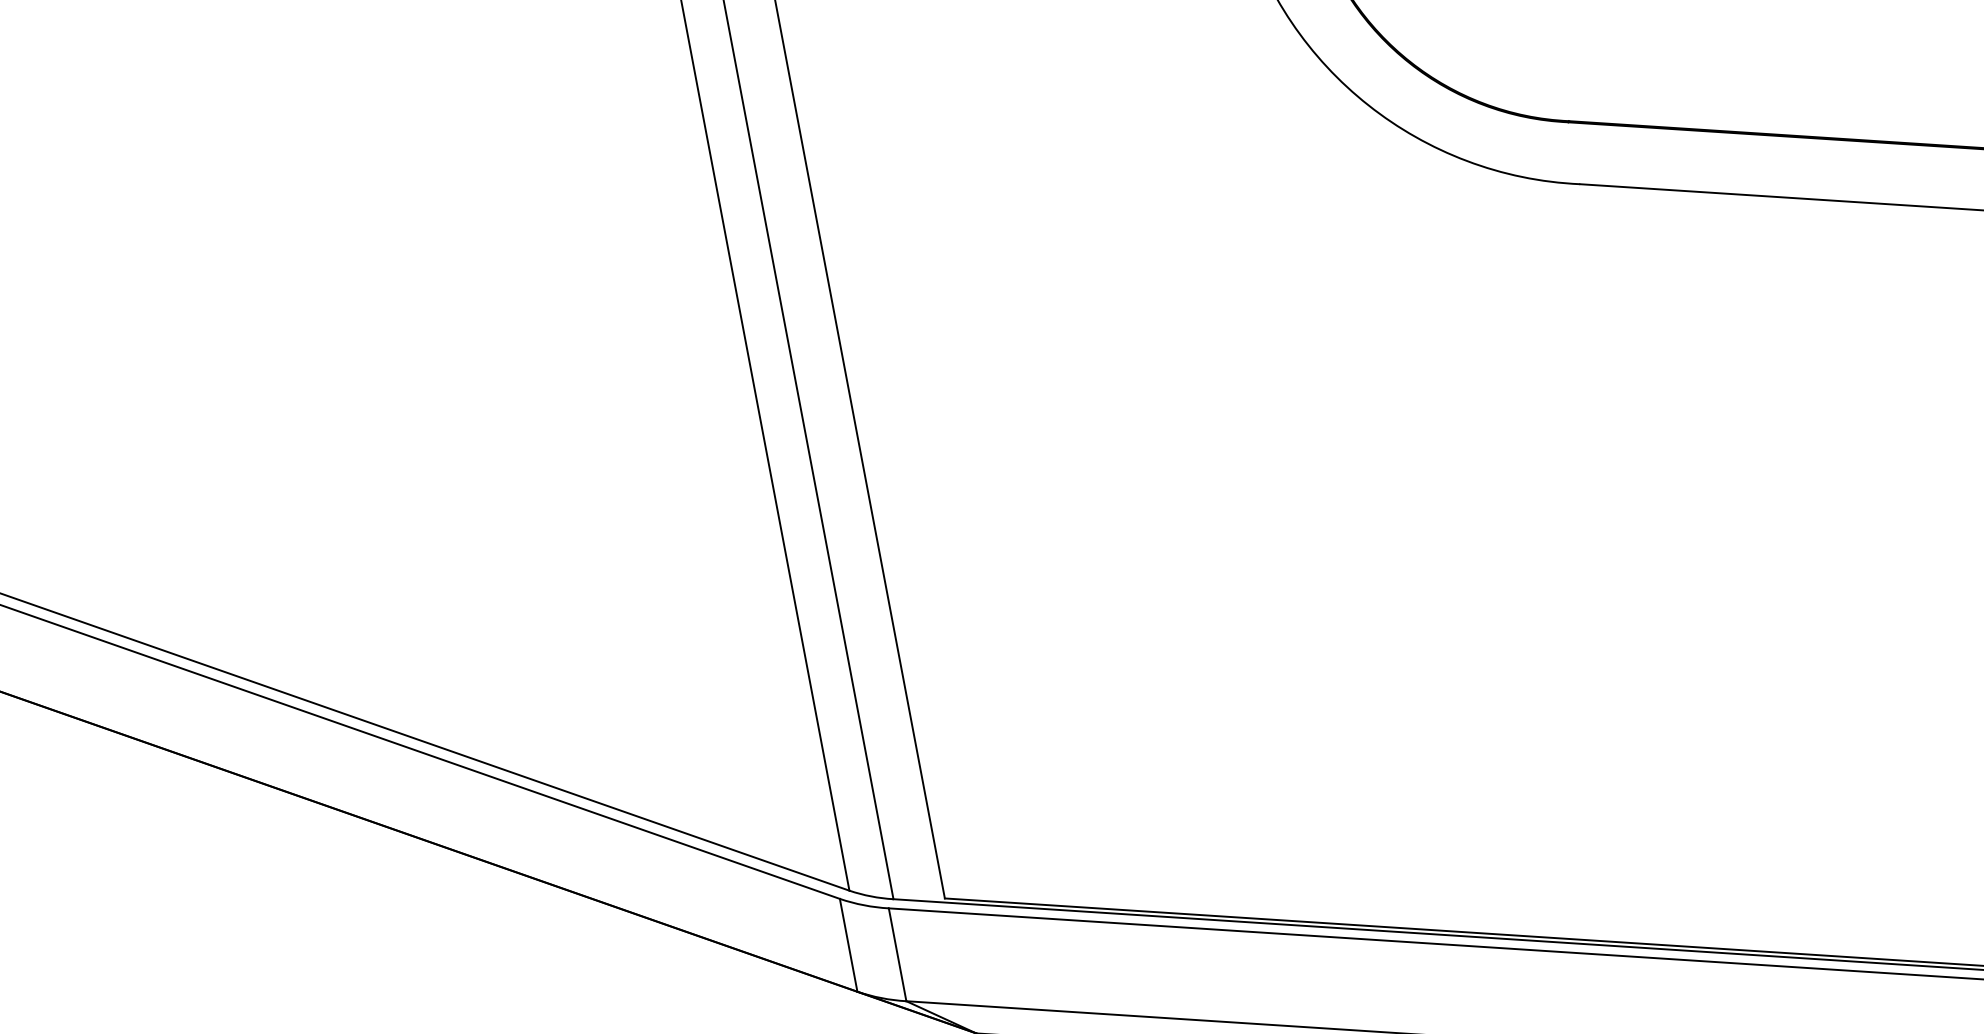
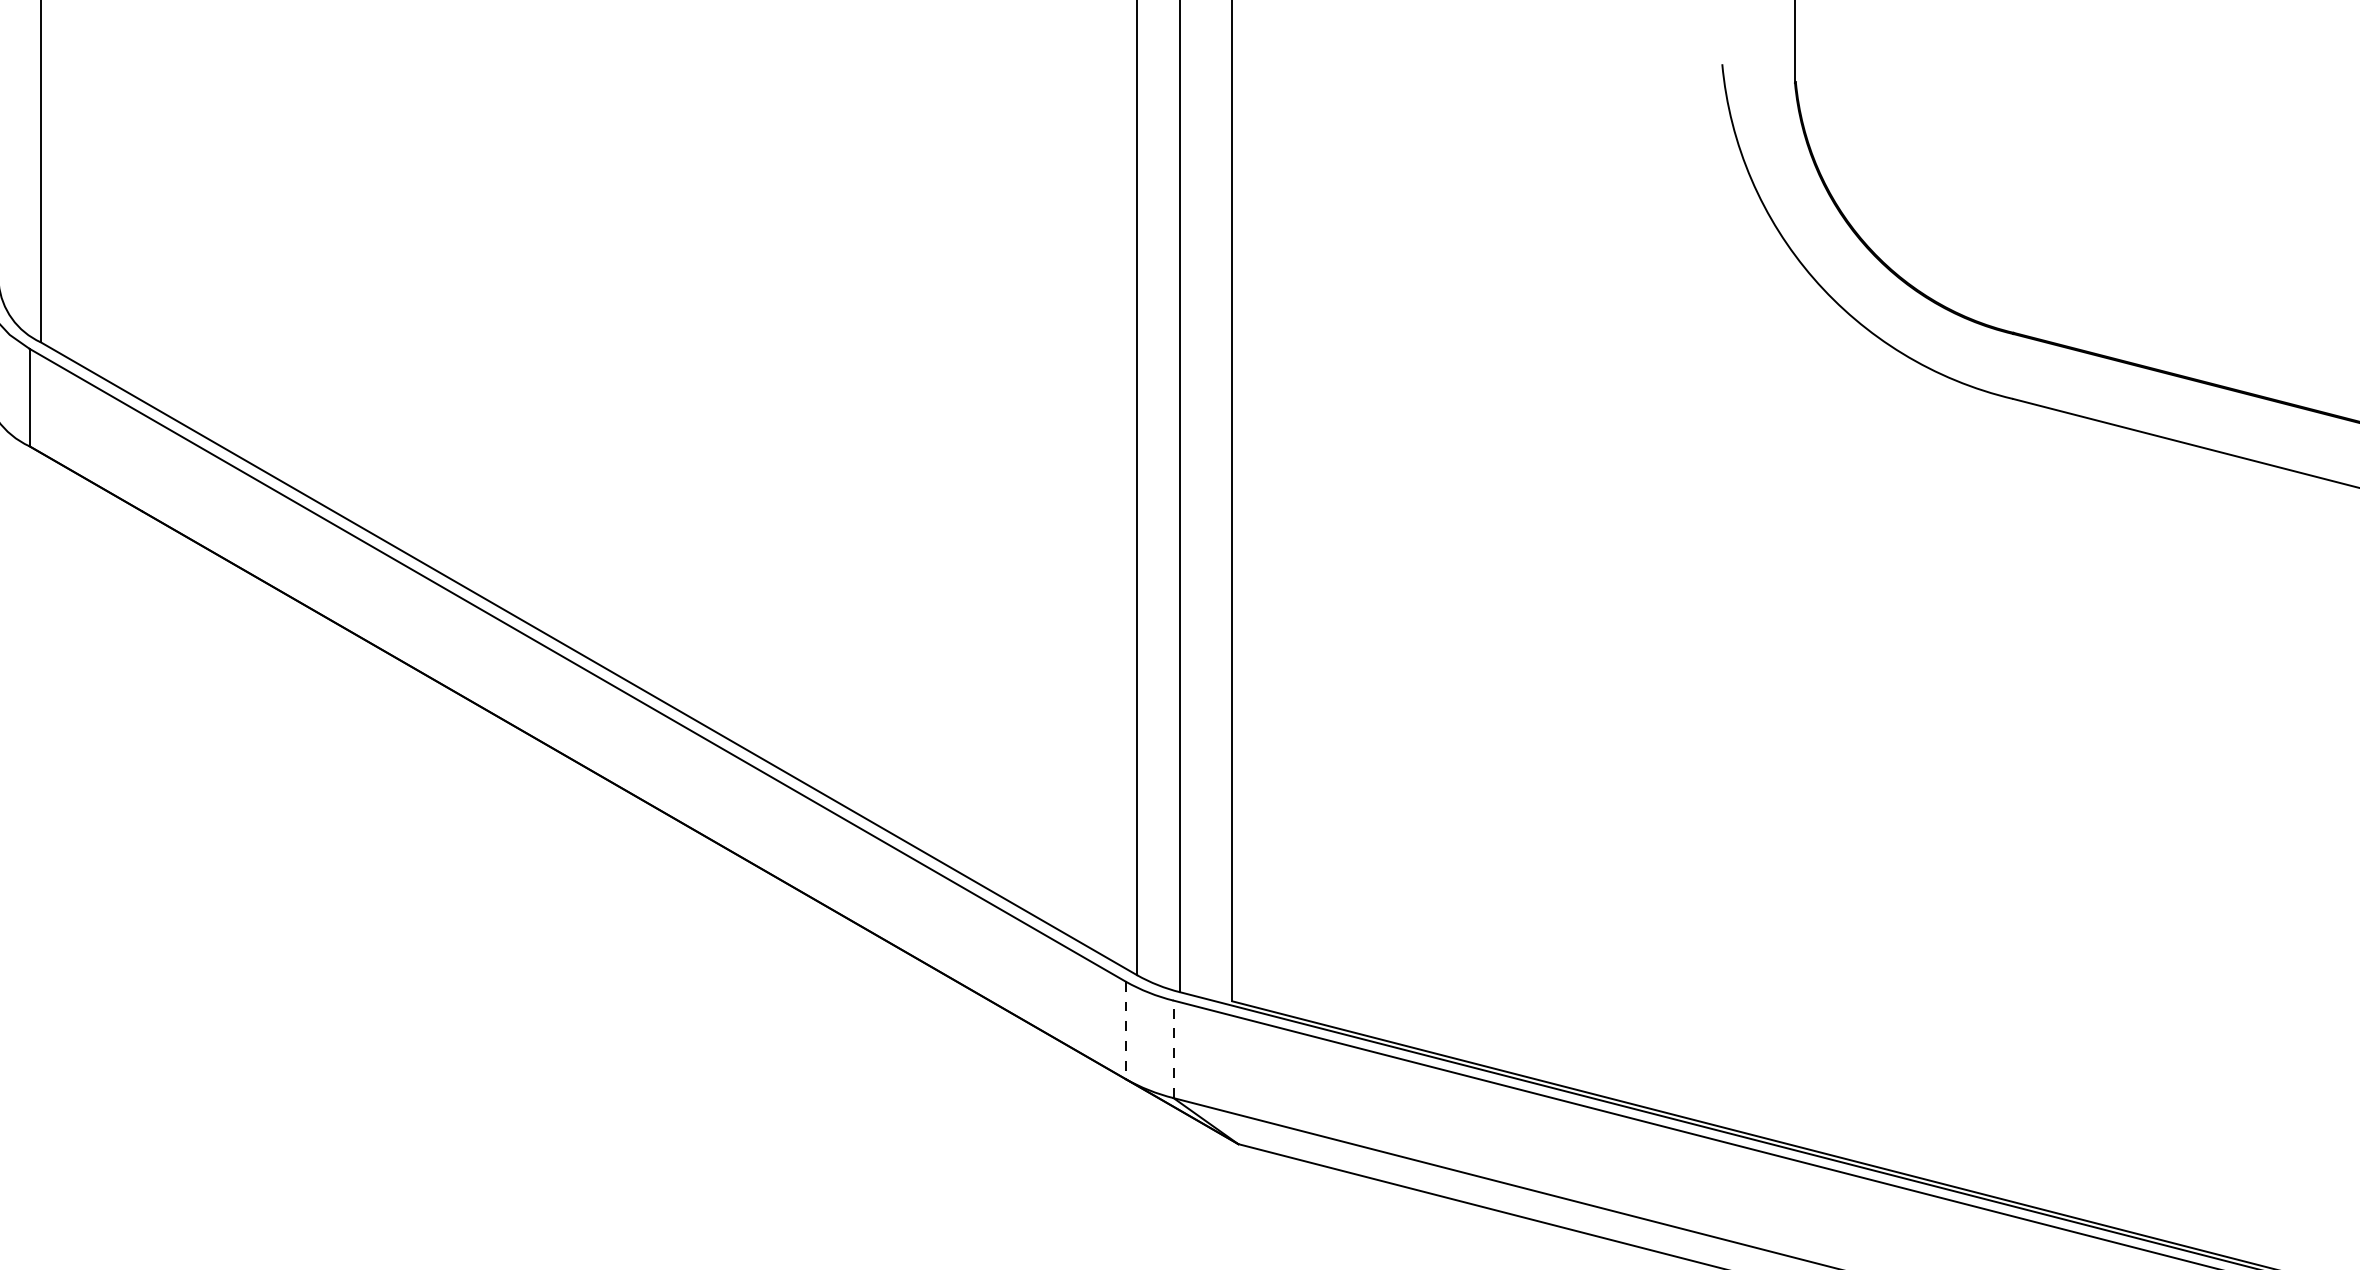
line: (848, 945) -> (1125, 1030), solid -> dashed
line: (897, 954) -> (1173, 1049), solid -> dashed

